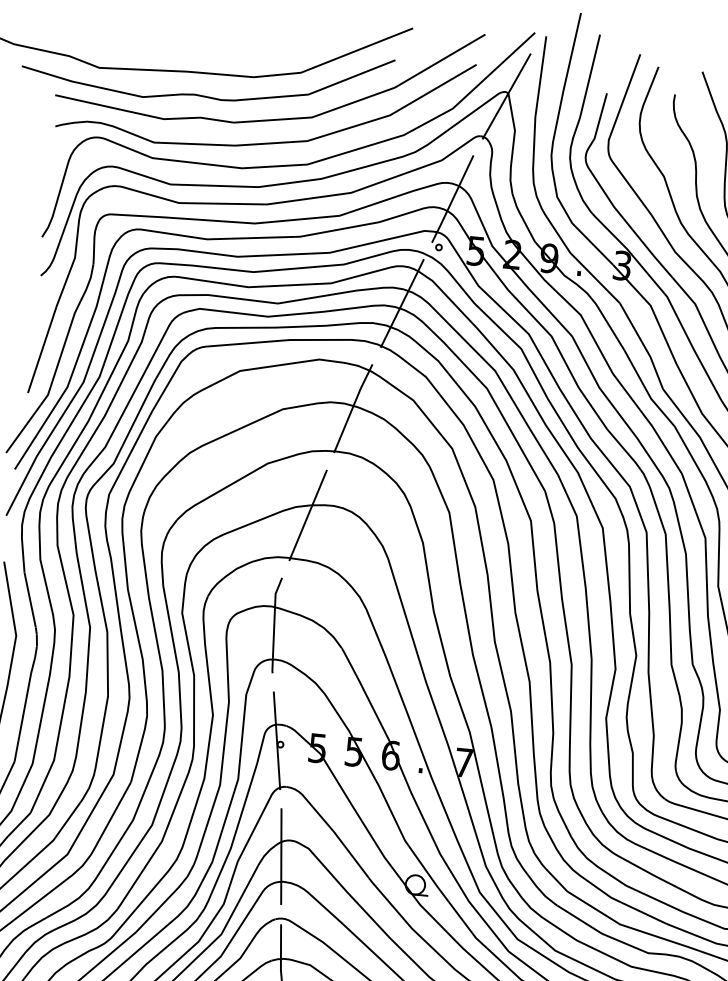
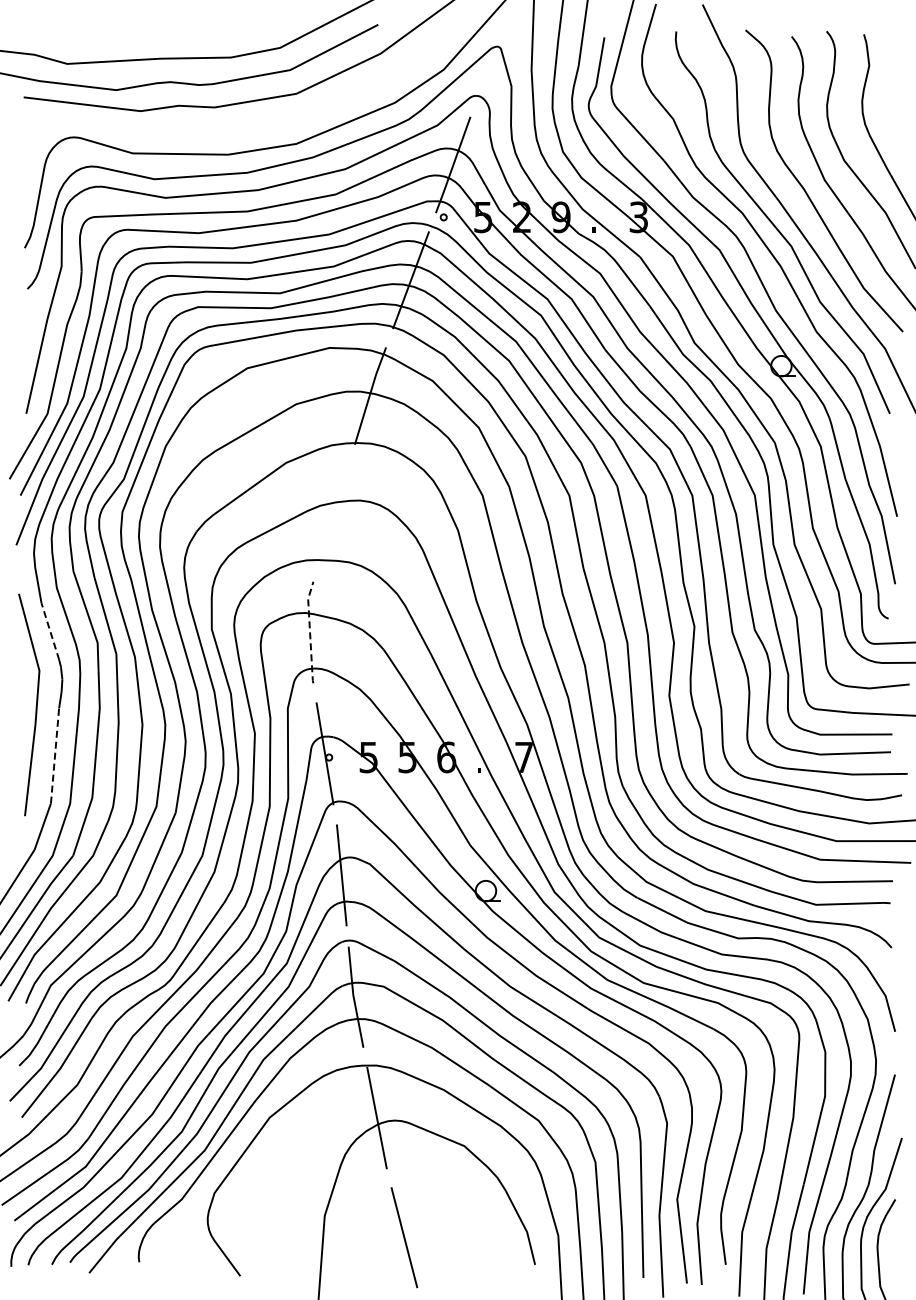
line: (506, 96) -> (498, 51), removed
curve: (268, 142) -> (253, 124), removed
line: (307, 515) -> (333, 513), removed
line: (30, 599) -> (50, 631), solid -> dashed
line: (274, 624) -> (310, 631), solid -> dashed
line: (23, 717) -> (55, 755), solid -> dashed

